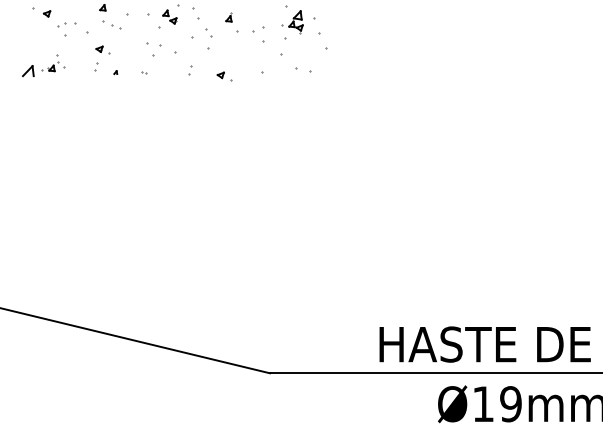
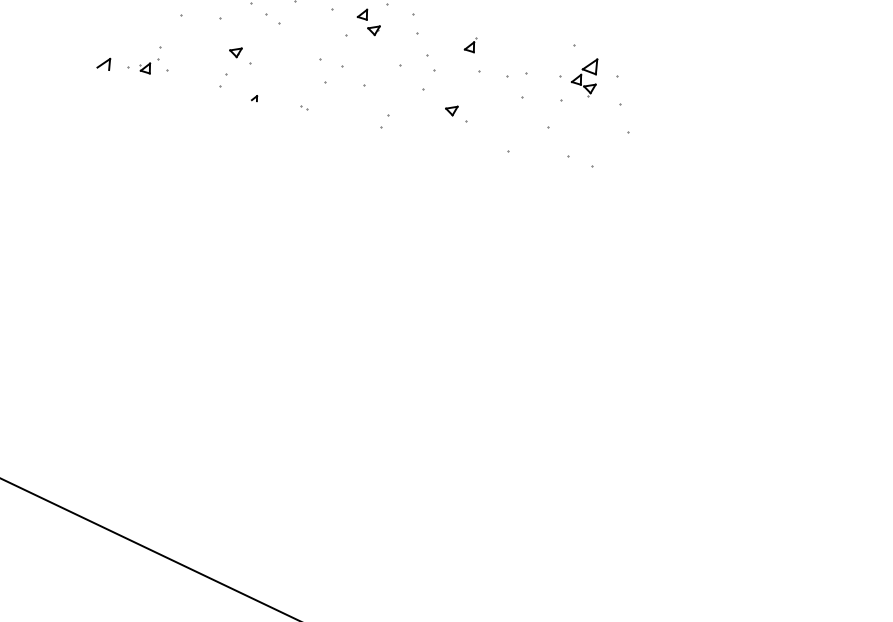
part: (28, 70) -> (104, 62), size x0.62
part: (224, 76) -> (457, 113), moved

